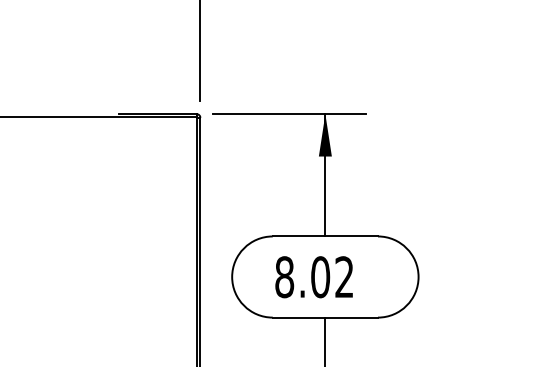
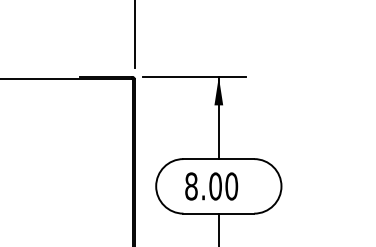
text: (344, 277) -> (231, 186), 8.02 -> 8.00

